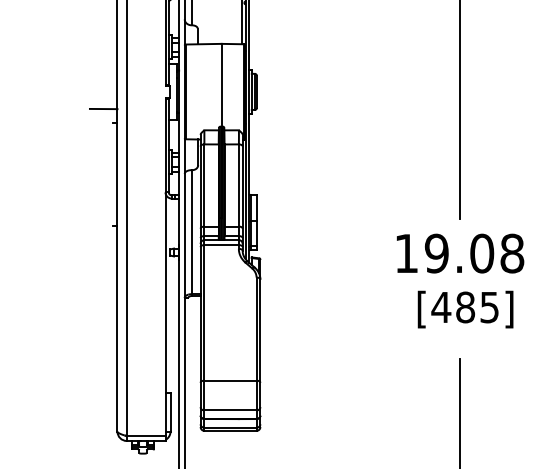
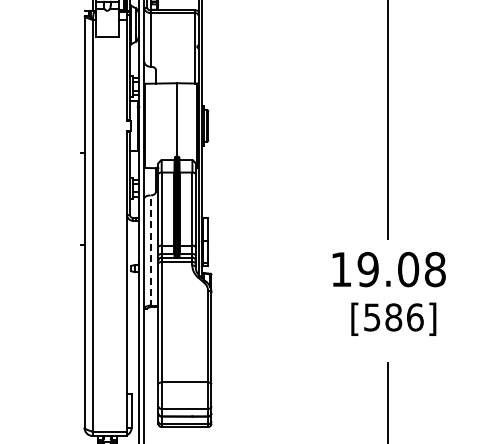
line: (103, 109) -> (72, 141), removed
line: (191, 233) -> (150, 251), solid -> dashed
text: (465, 307) -> (393, 317), [485] -> [586]

